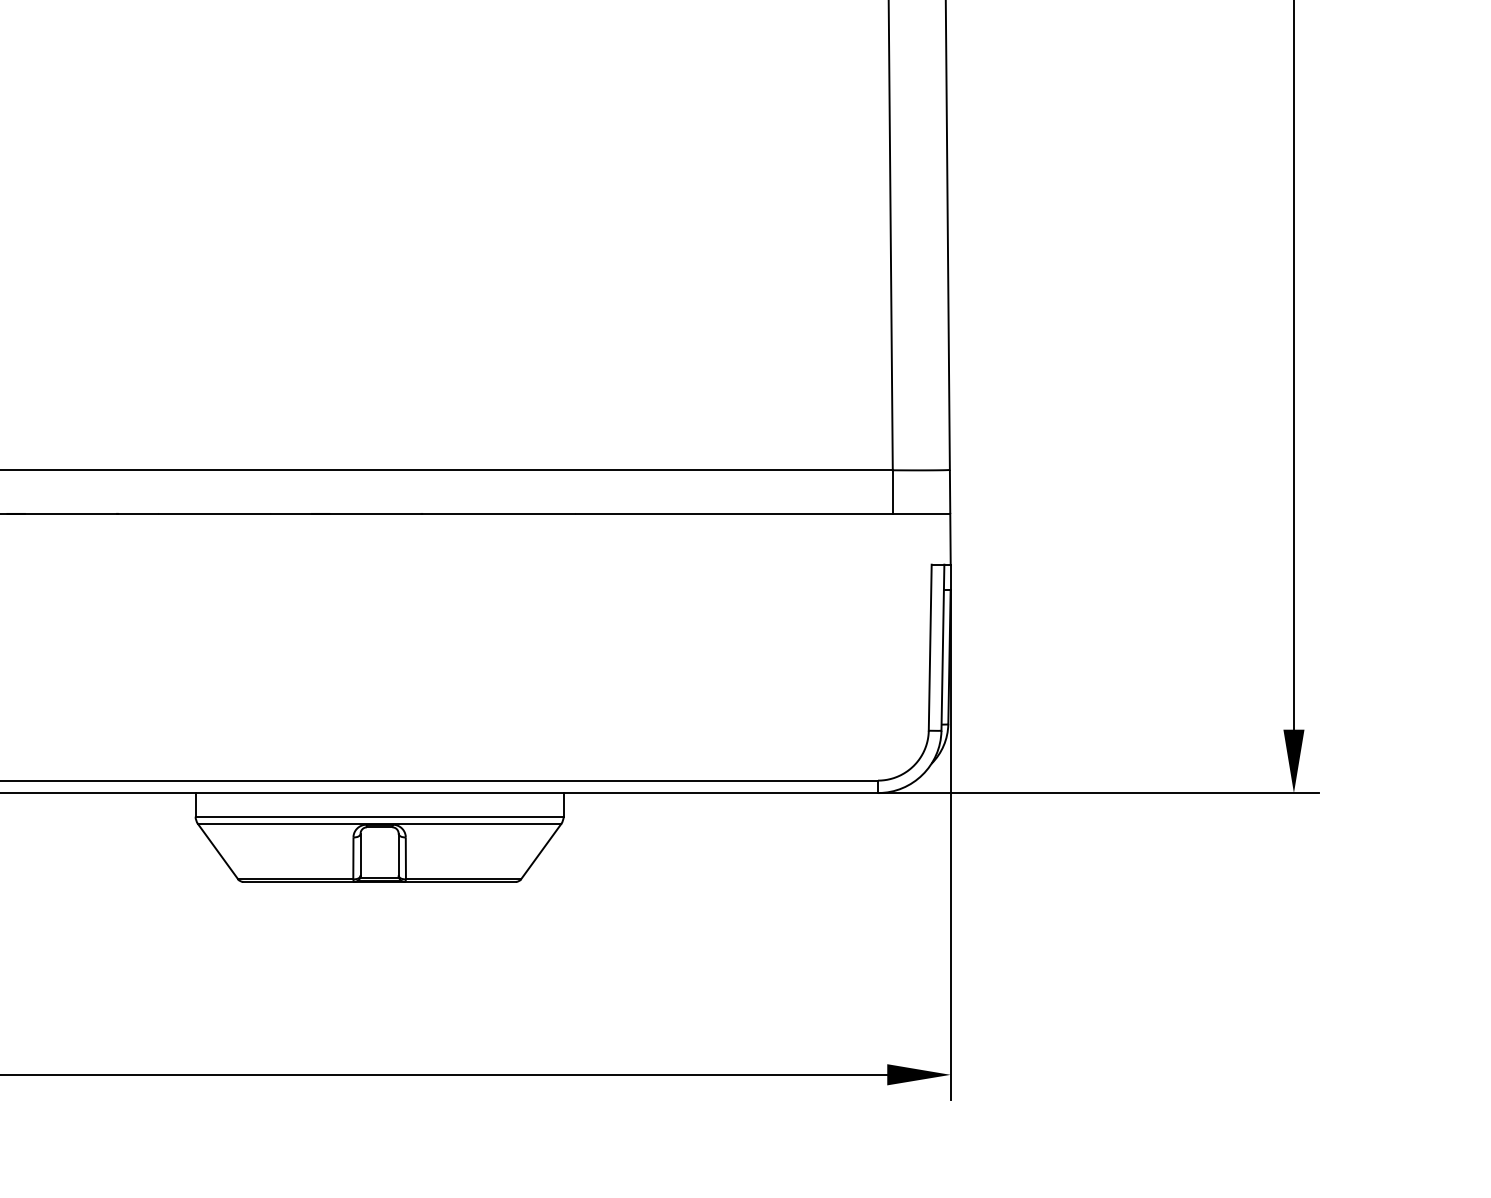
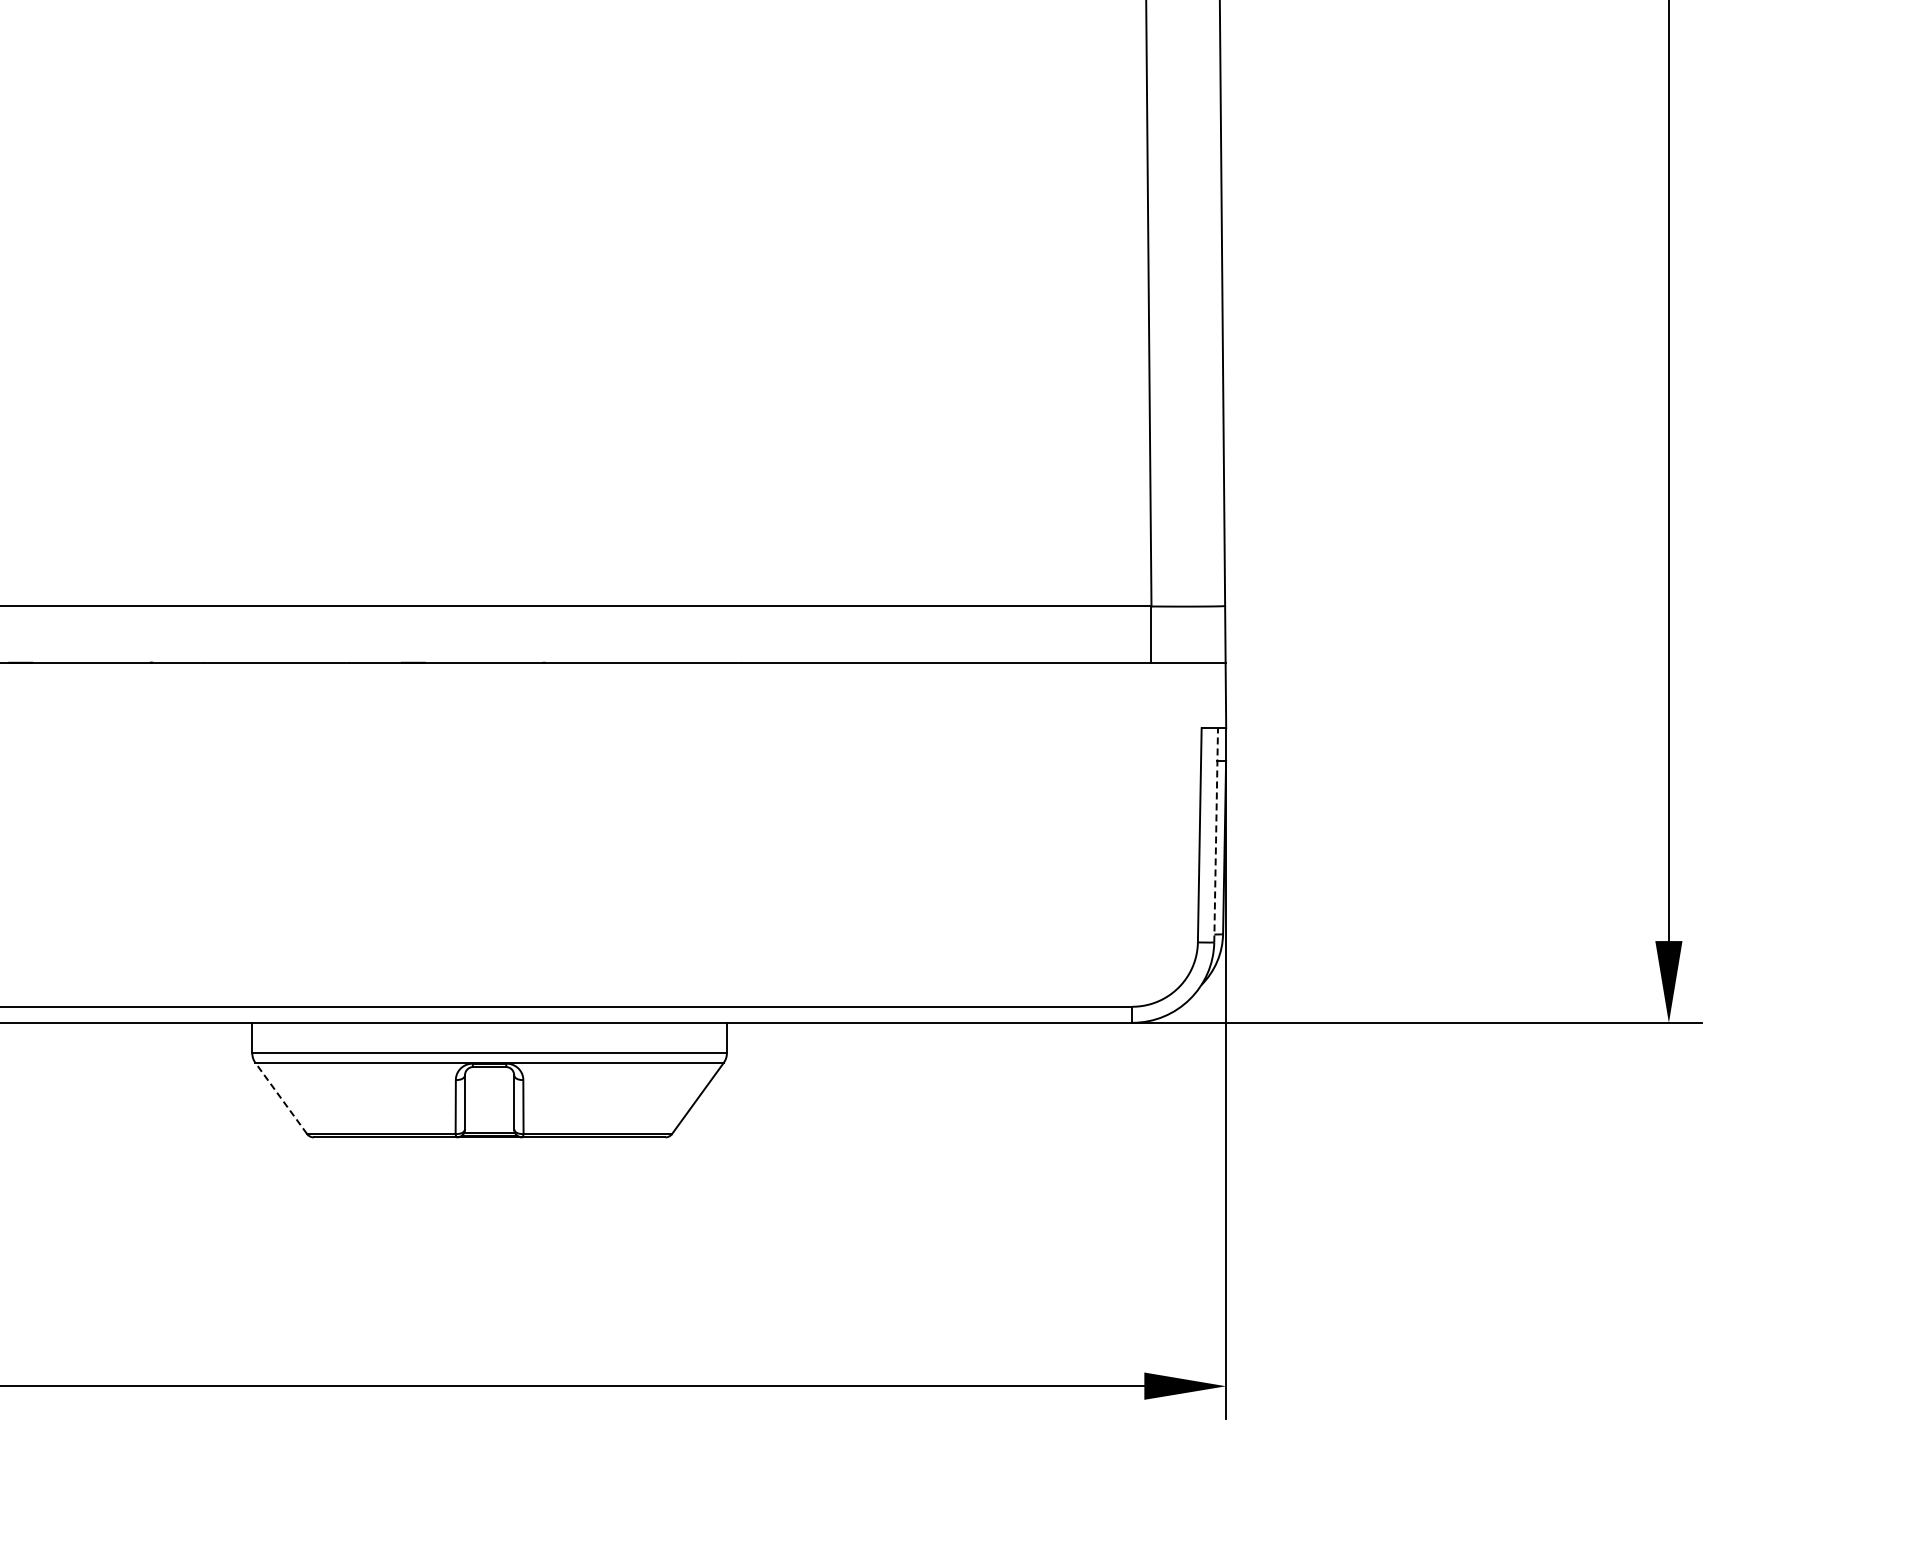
line: (943, 647) -> (1216, 834), solid -> dashed
line: (218, 851) -> (281, 1098), solid -> dashed

